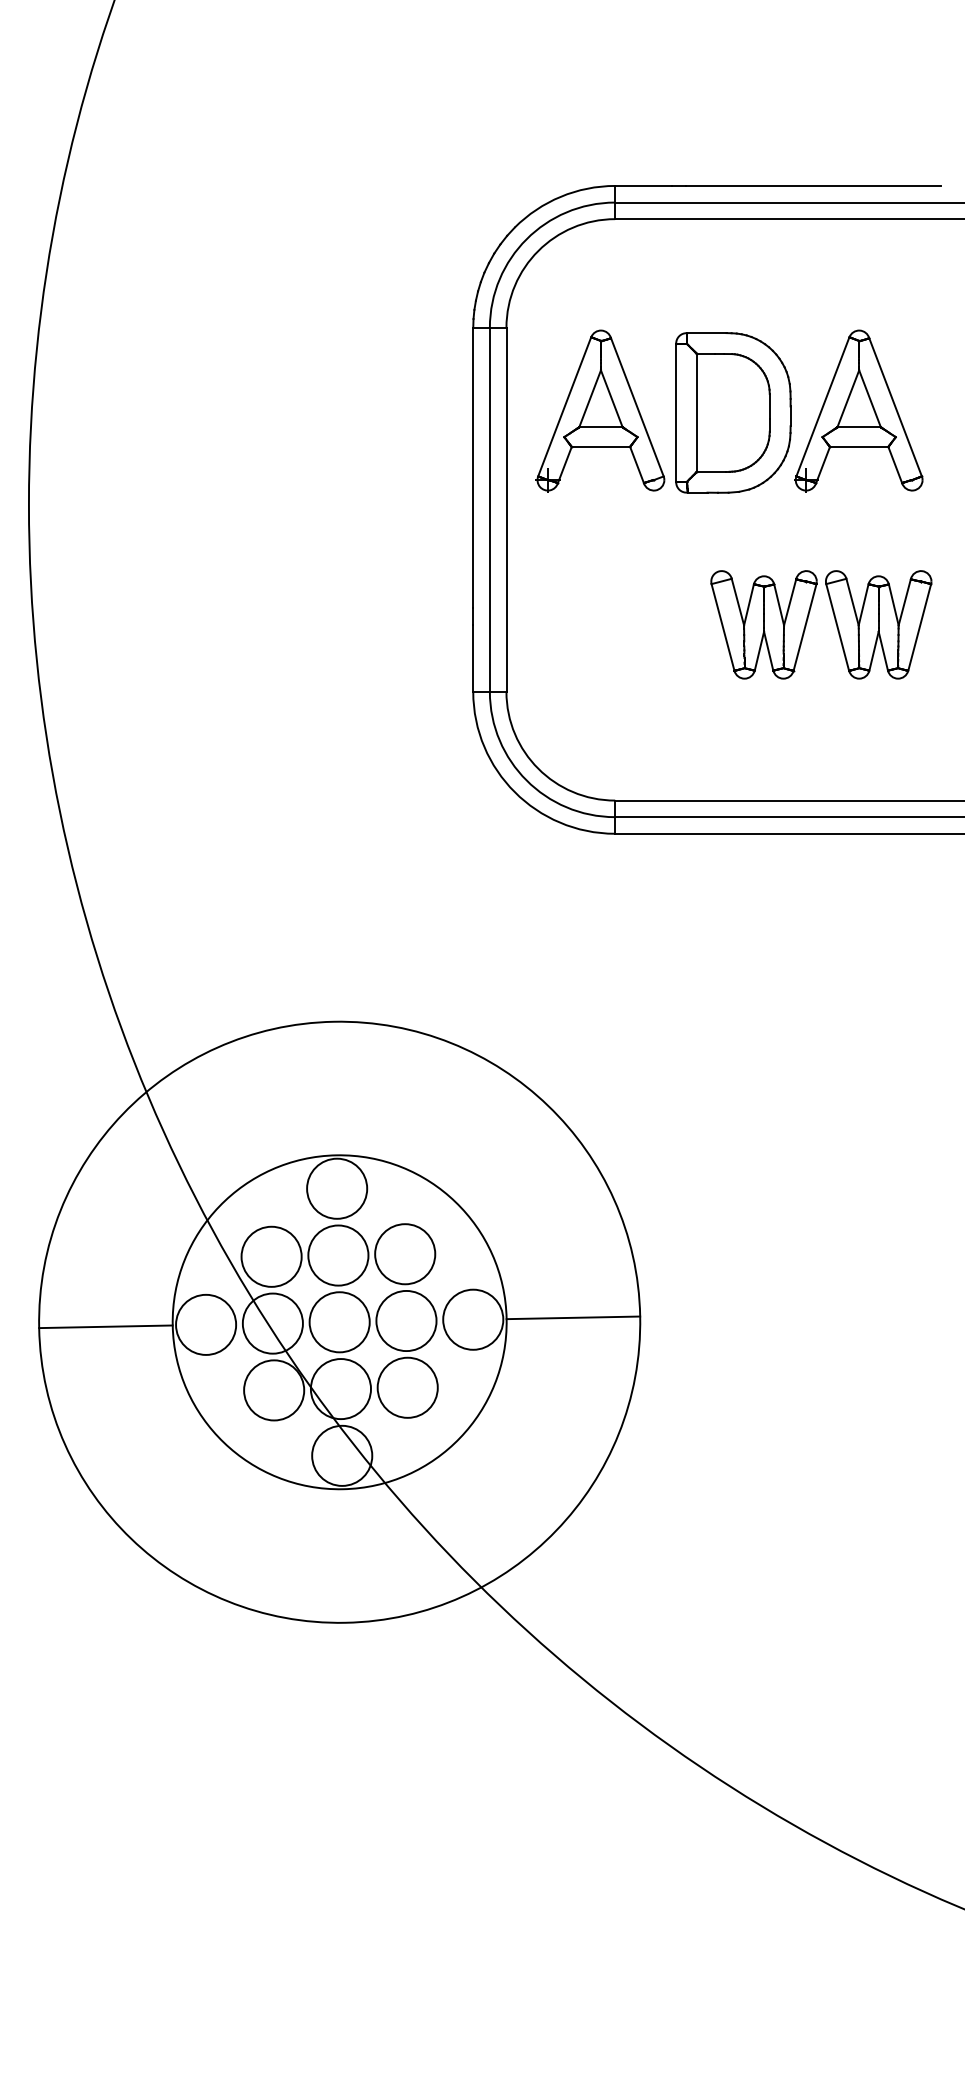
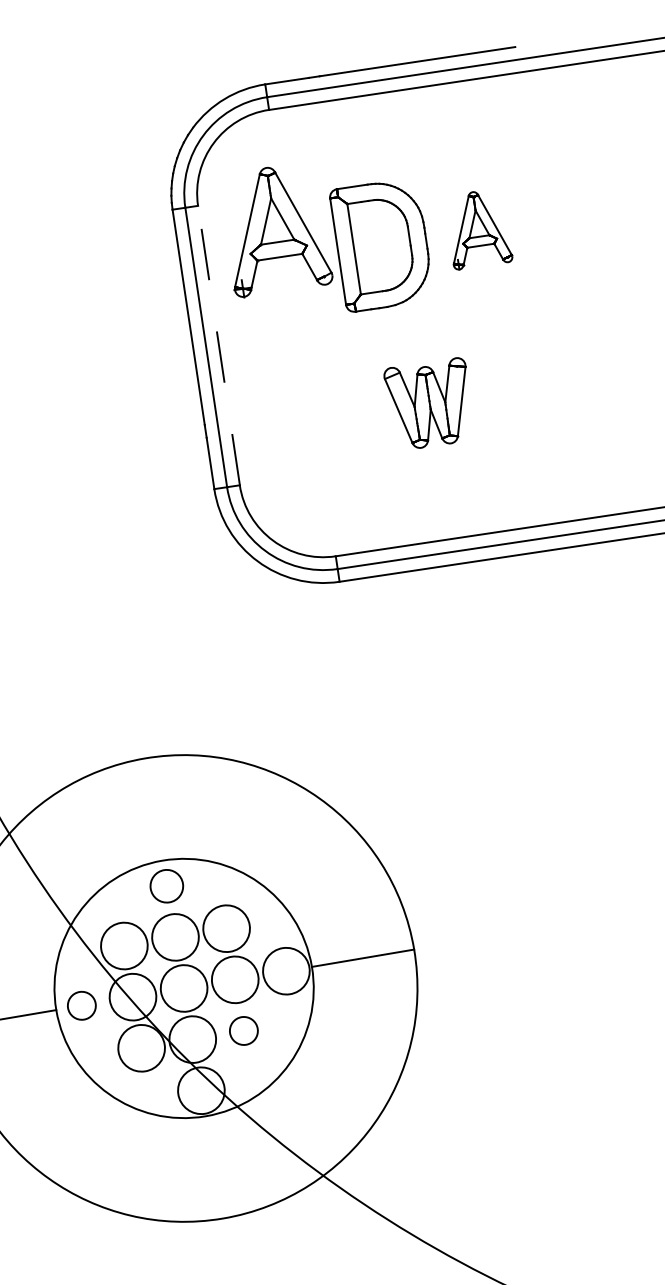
part: (600, 410) -> (275, 229), moved
part: (858, 410) -> (477, 228), size x0.6
line: (506, 509) -> (218, 345), solid -> dashed
part: (878, 624) -> (517, 390), removed
circle: (337, 1188) -> (167, 886), size x0.7
circle: (206, 1324) -> (82, 1005), size x0.6
circle: (407, 1387) -> (243, 1030), size x0.6

